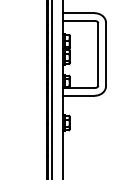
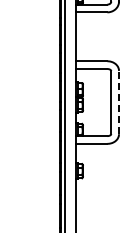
line: (106, 54) -> (119, 102), solid -> dashed

